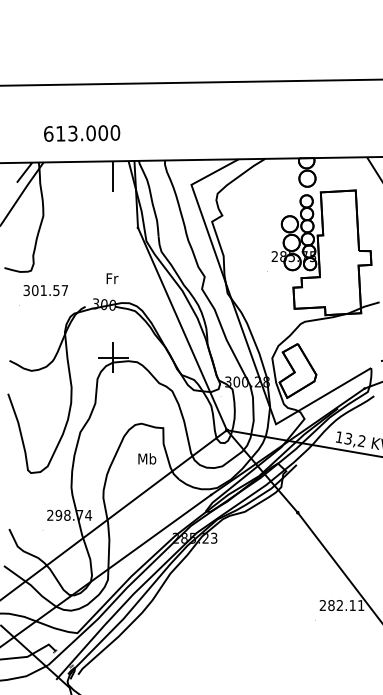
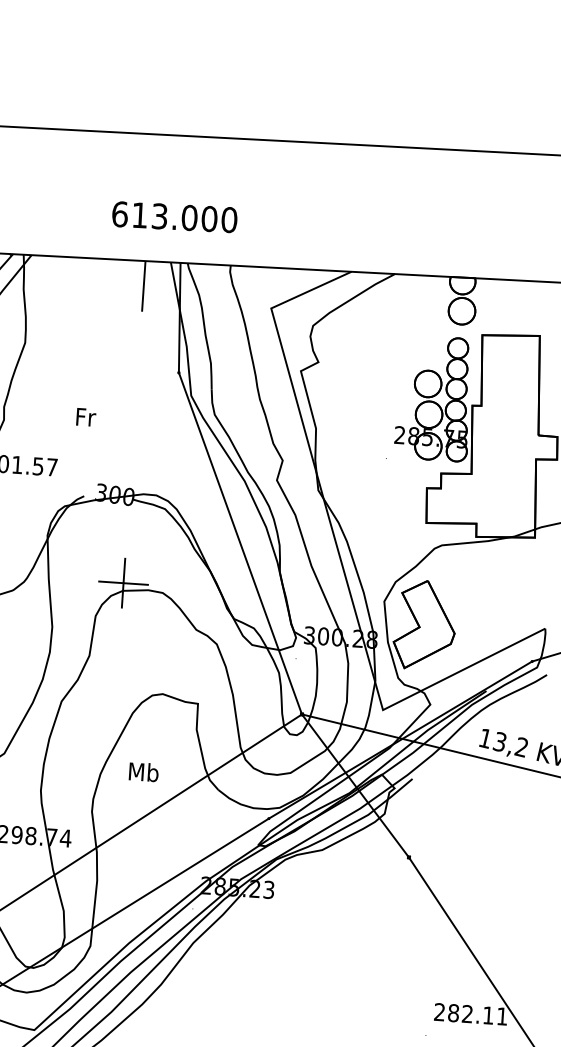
text: (82, 133) -> (175, 217), moved
text: (112, 278) -> (86, 416), moved
text: (147, 458) -> (144, 771), moved

